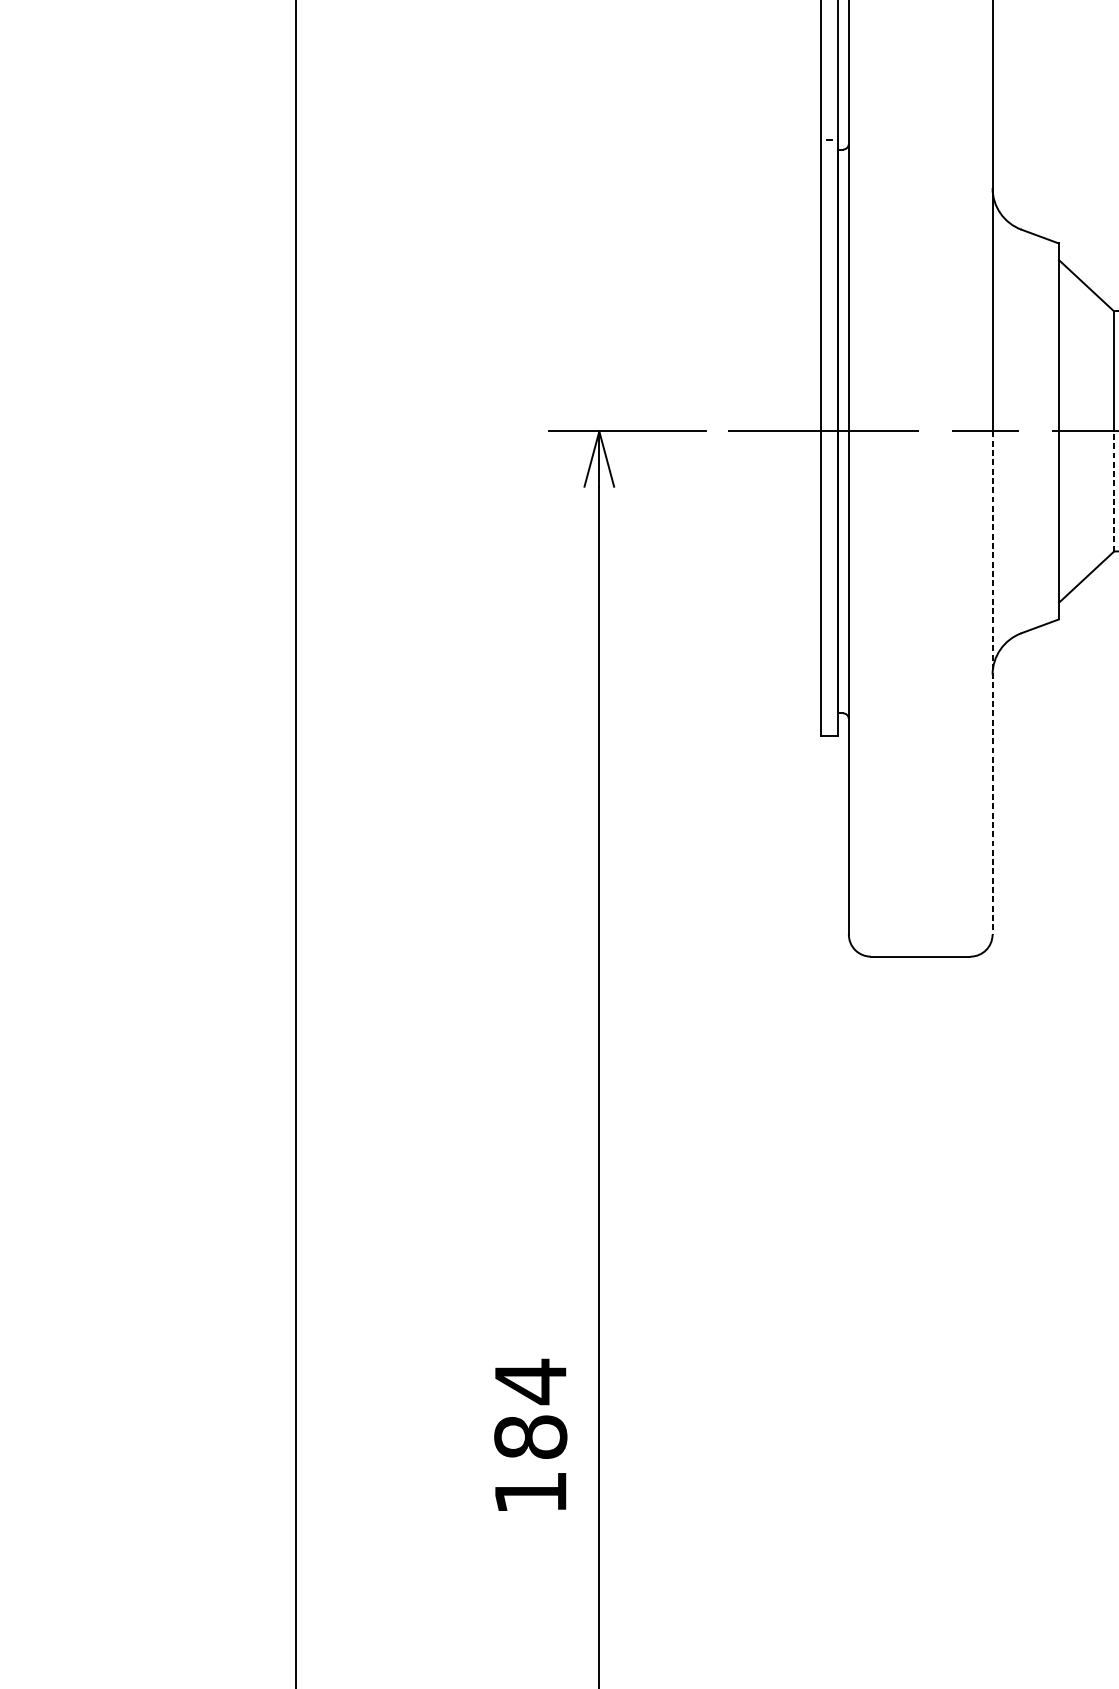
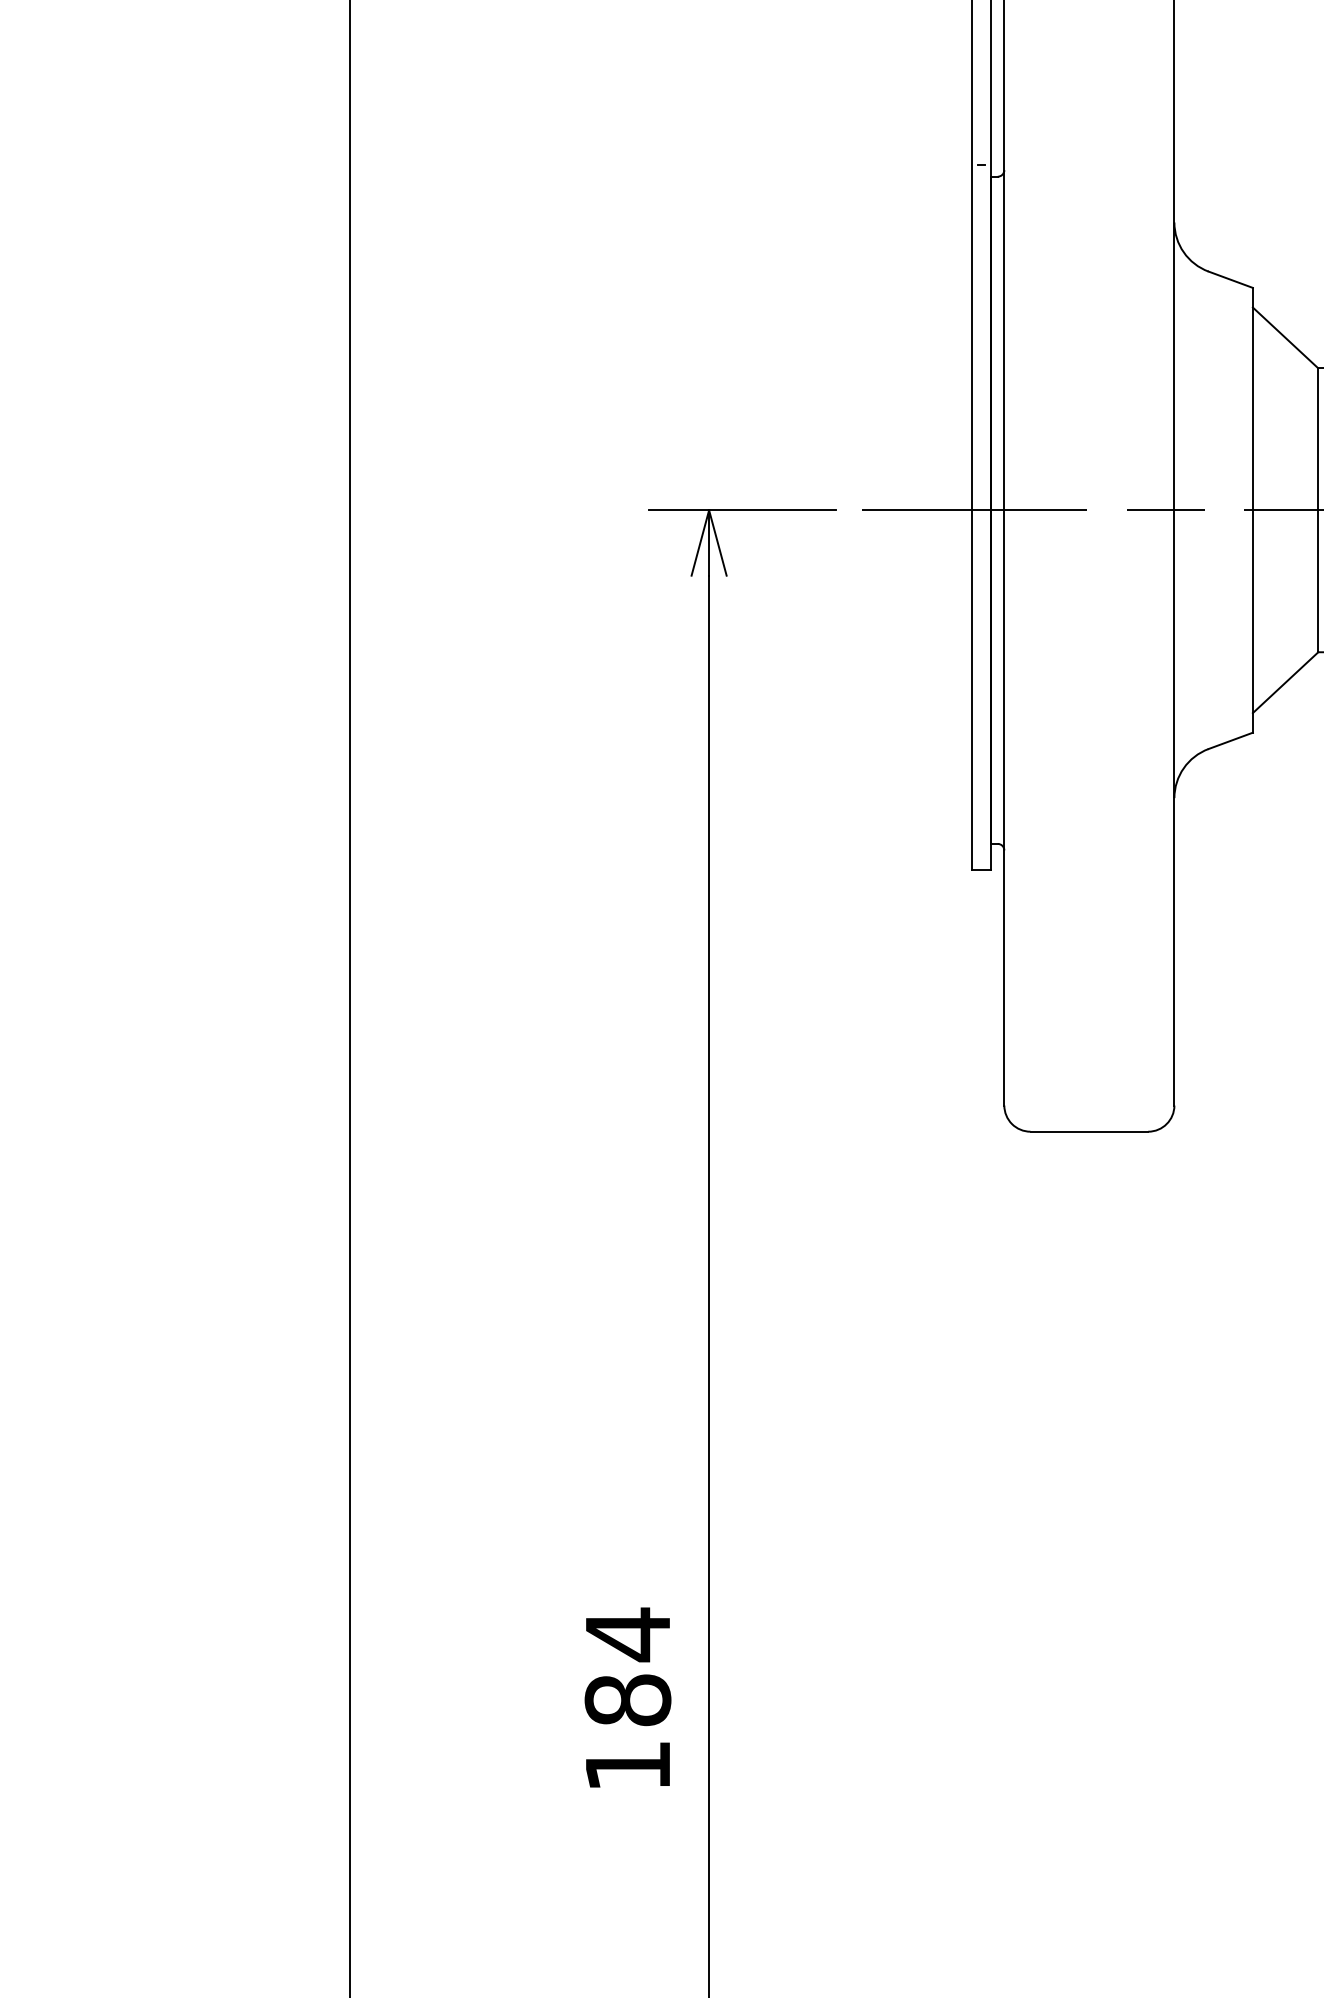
line: (1114, 491) -> (1318, 581), dashed -> solid
line: (992, 682) -> (1174, 807), dashed -> solid

